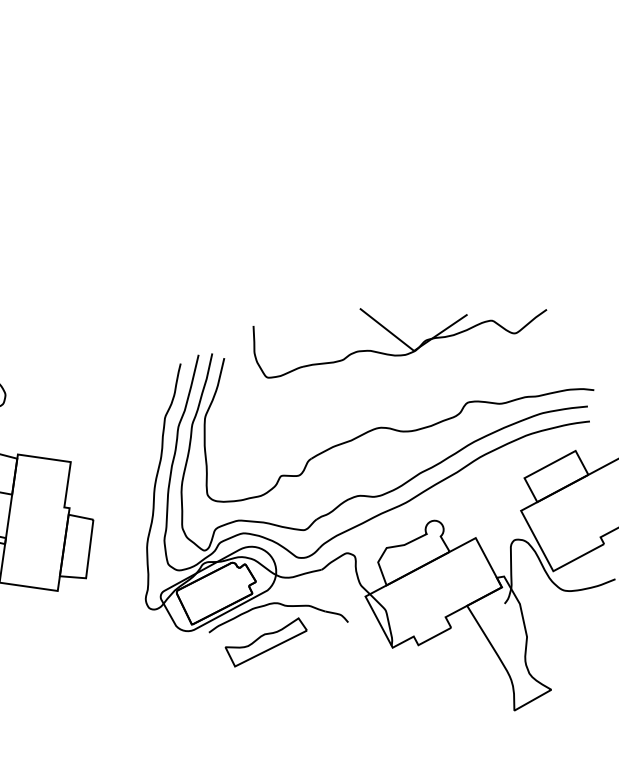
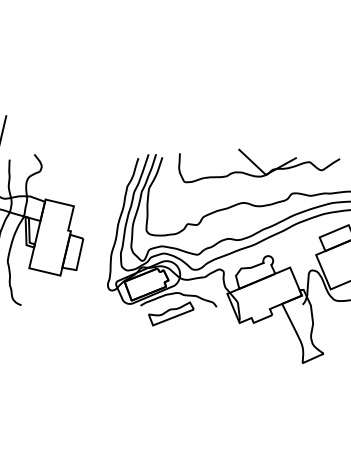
part: (400, 334) -> (259, 165), moved

